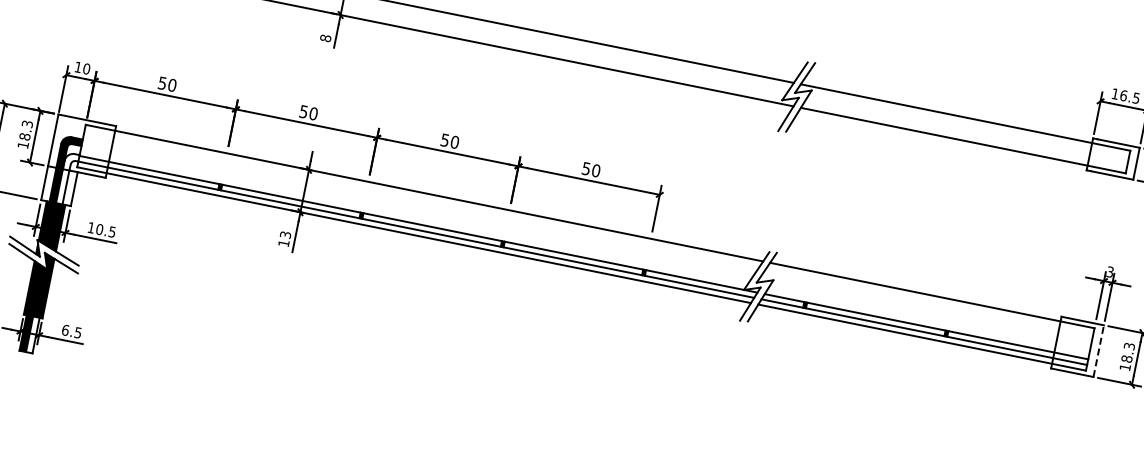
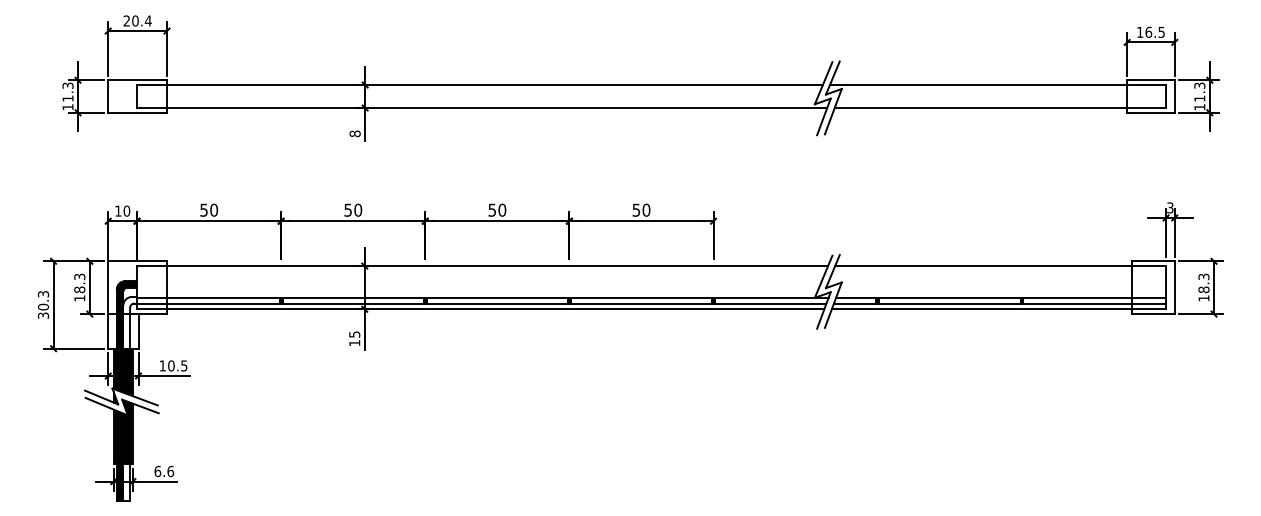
text: (285, 234) -> (354, 334), 13 -> 15
text: (77, 332) -> (170, 471), 6.5 -> 6.6
line: (1098, 350) -> (1174, 287), dashed -> solid

